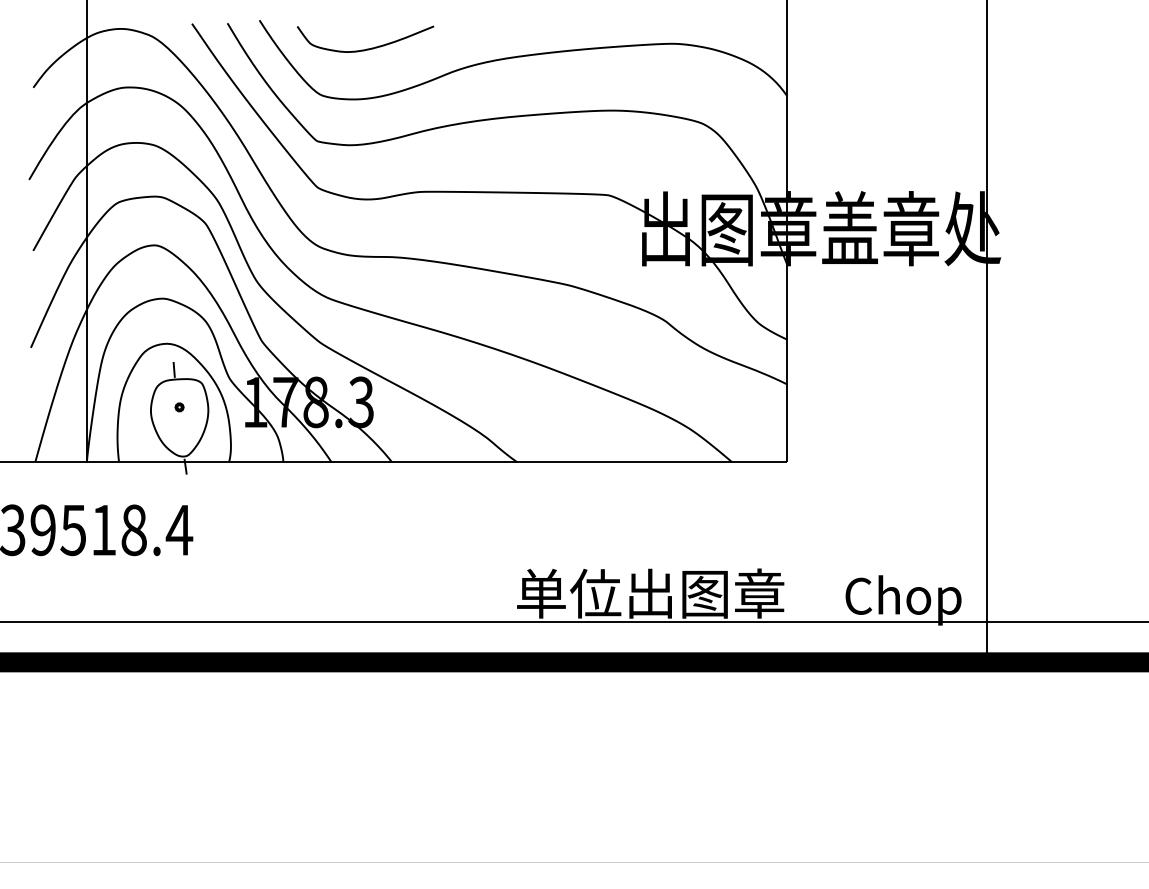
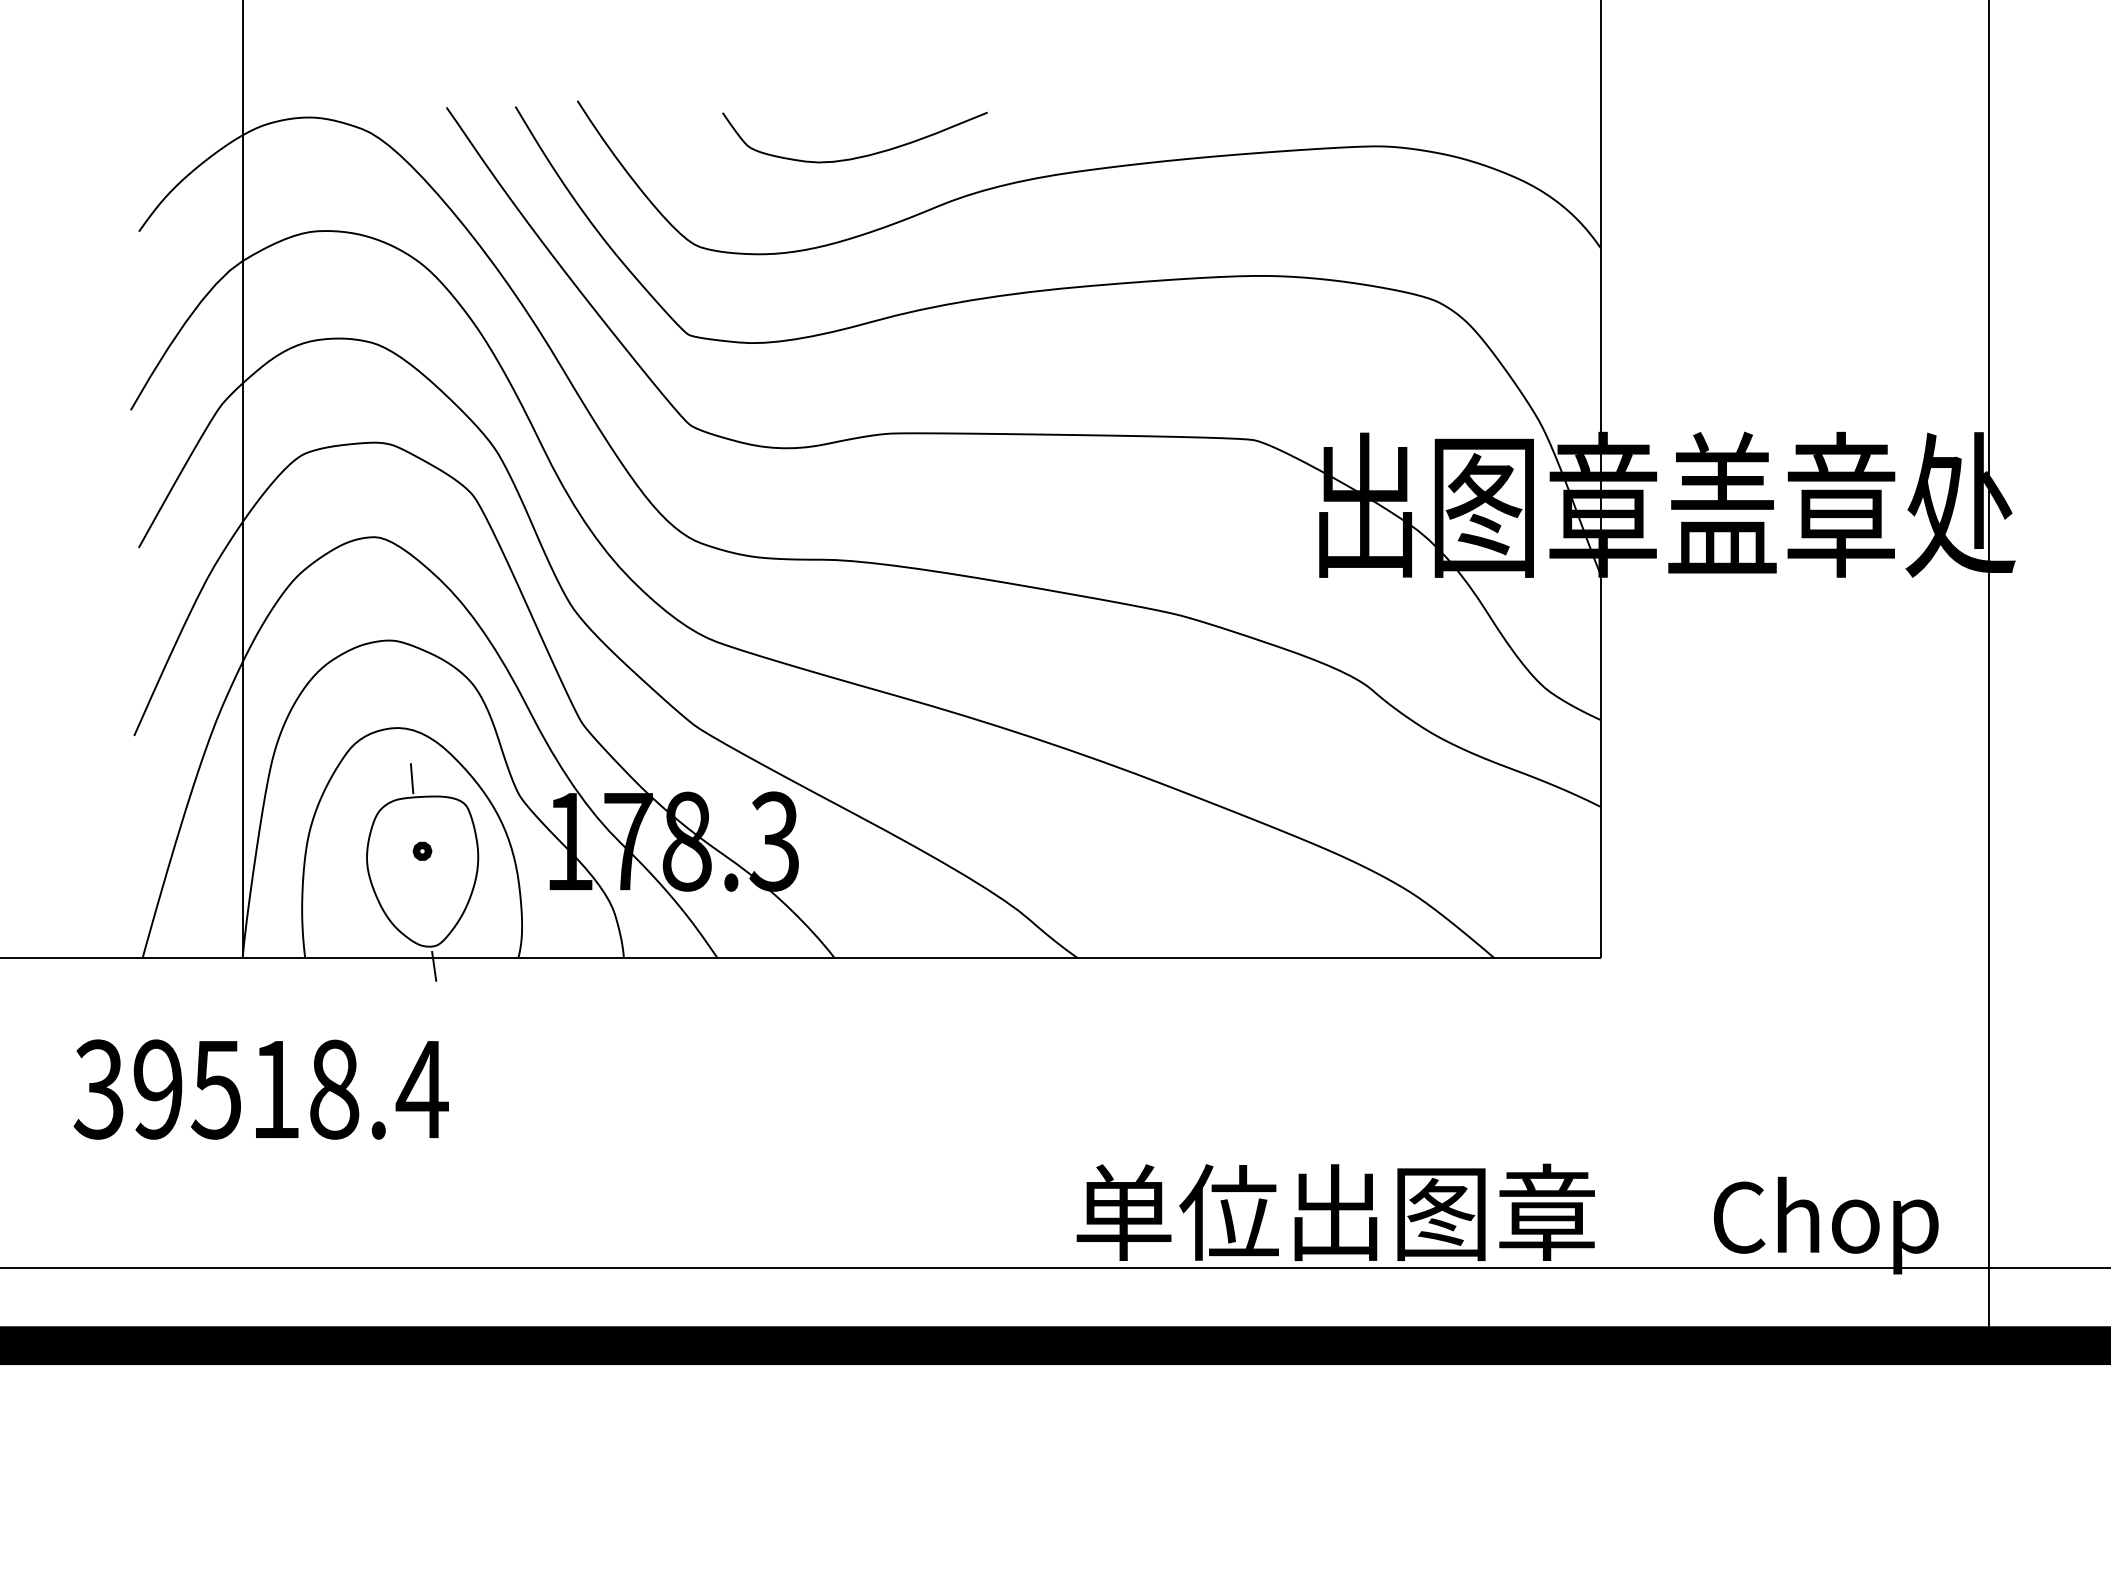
curve: (366, 48) -> (856, 155), moved

